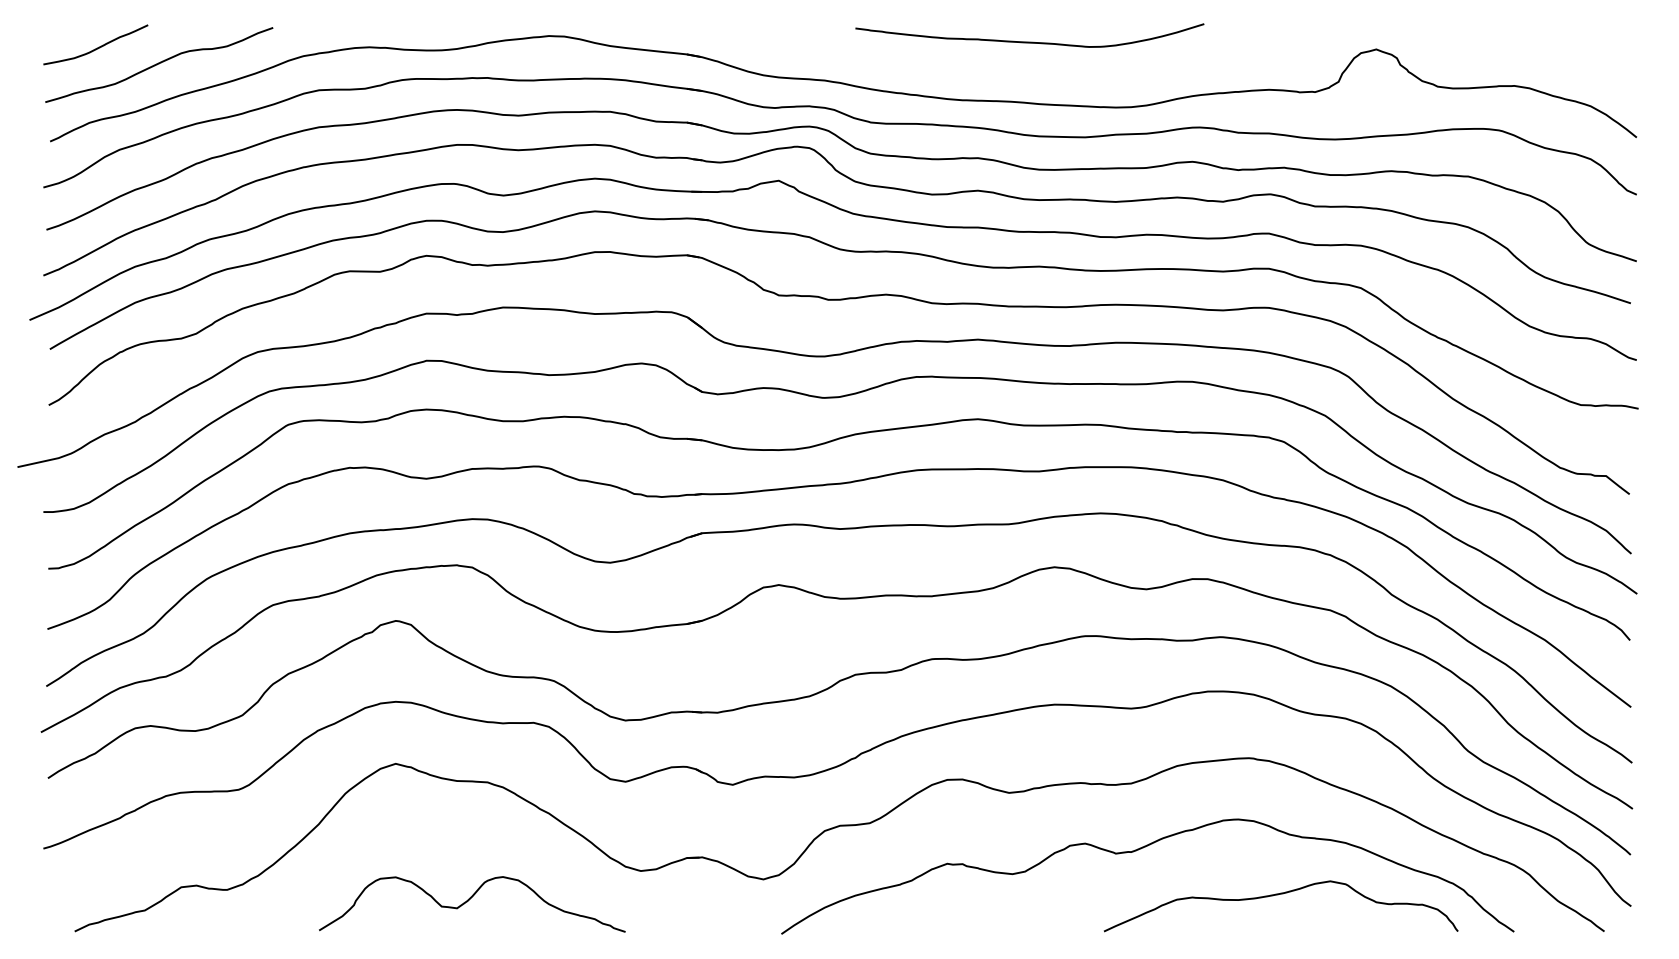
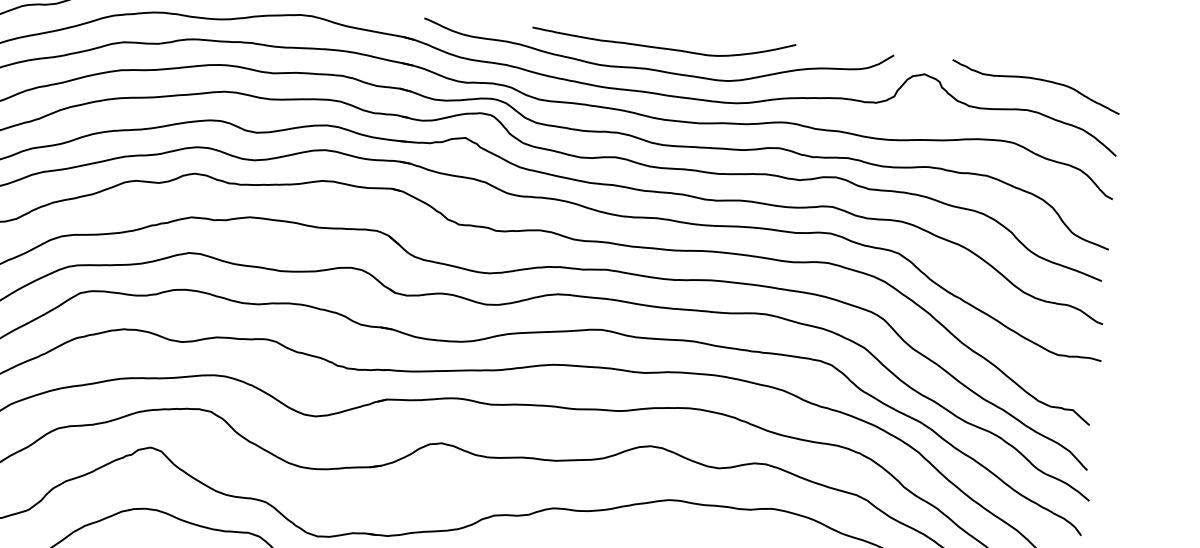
curve: (1525, 45) -> (1037, 80), added
curve: (1018, 70) -> (653, 68), added

